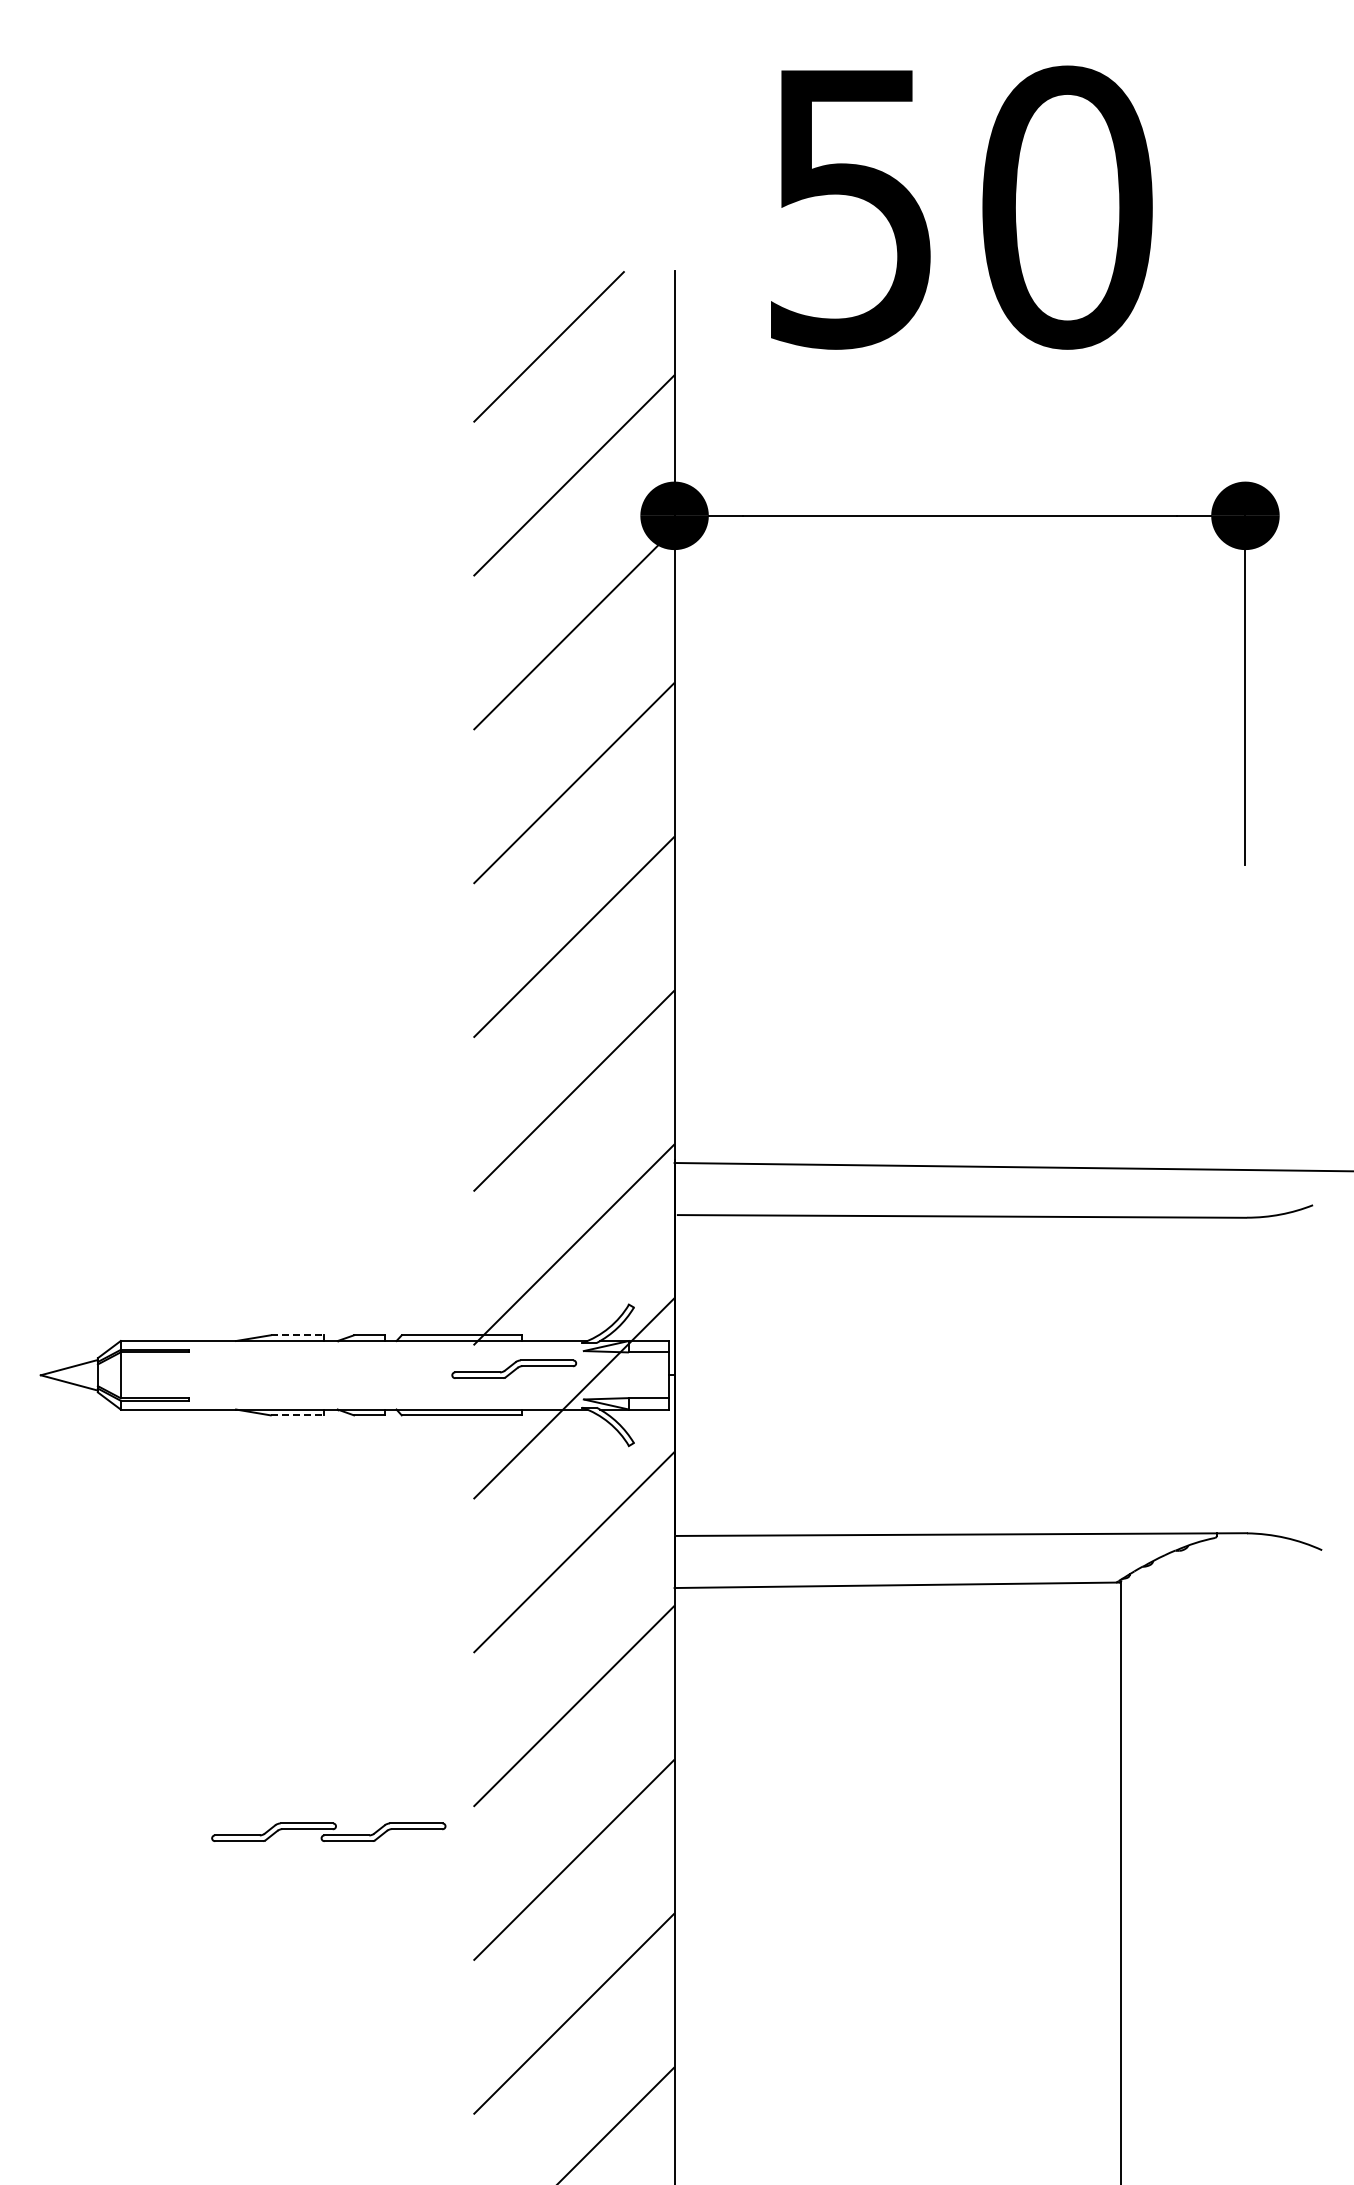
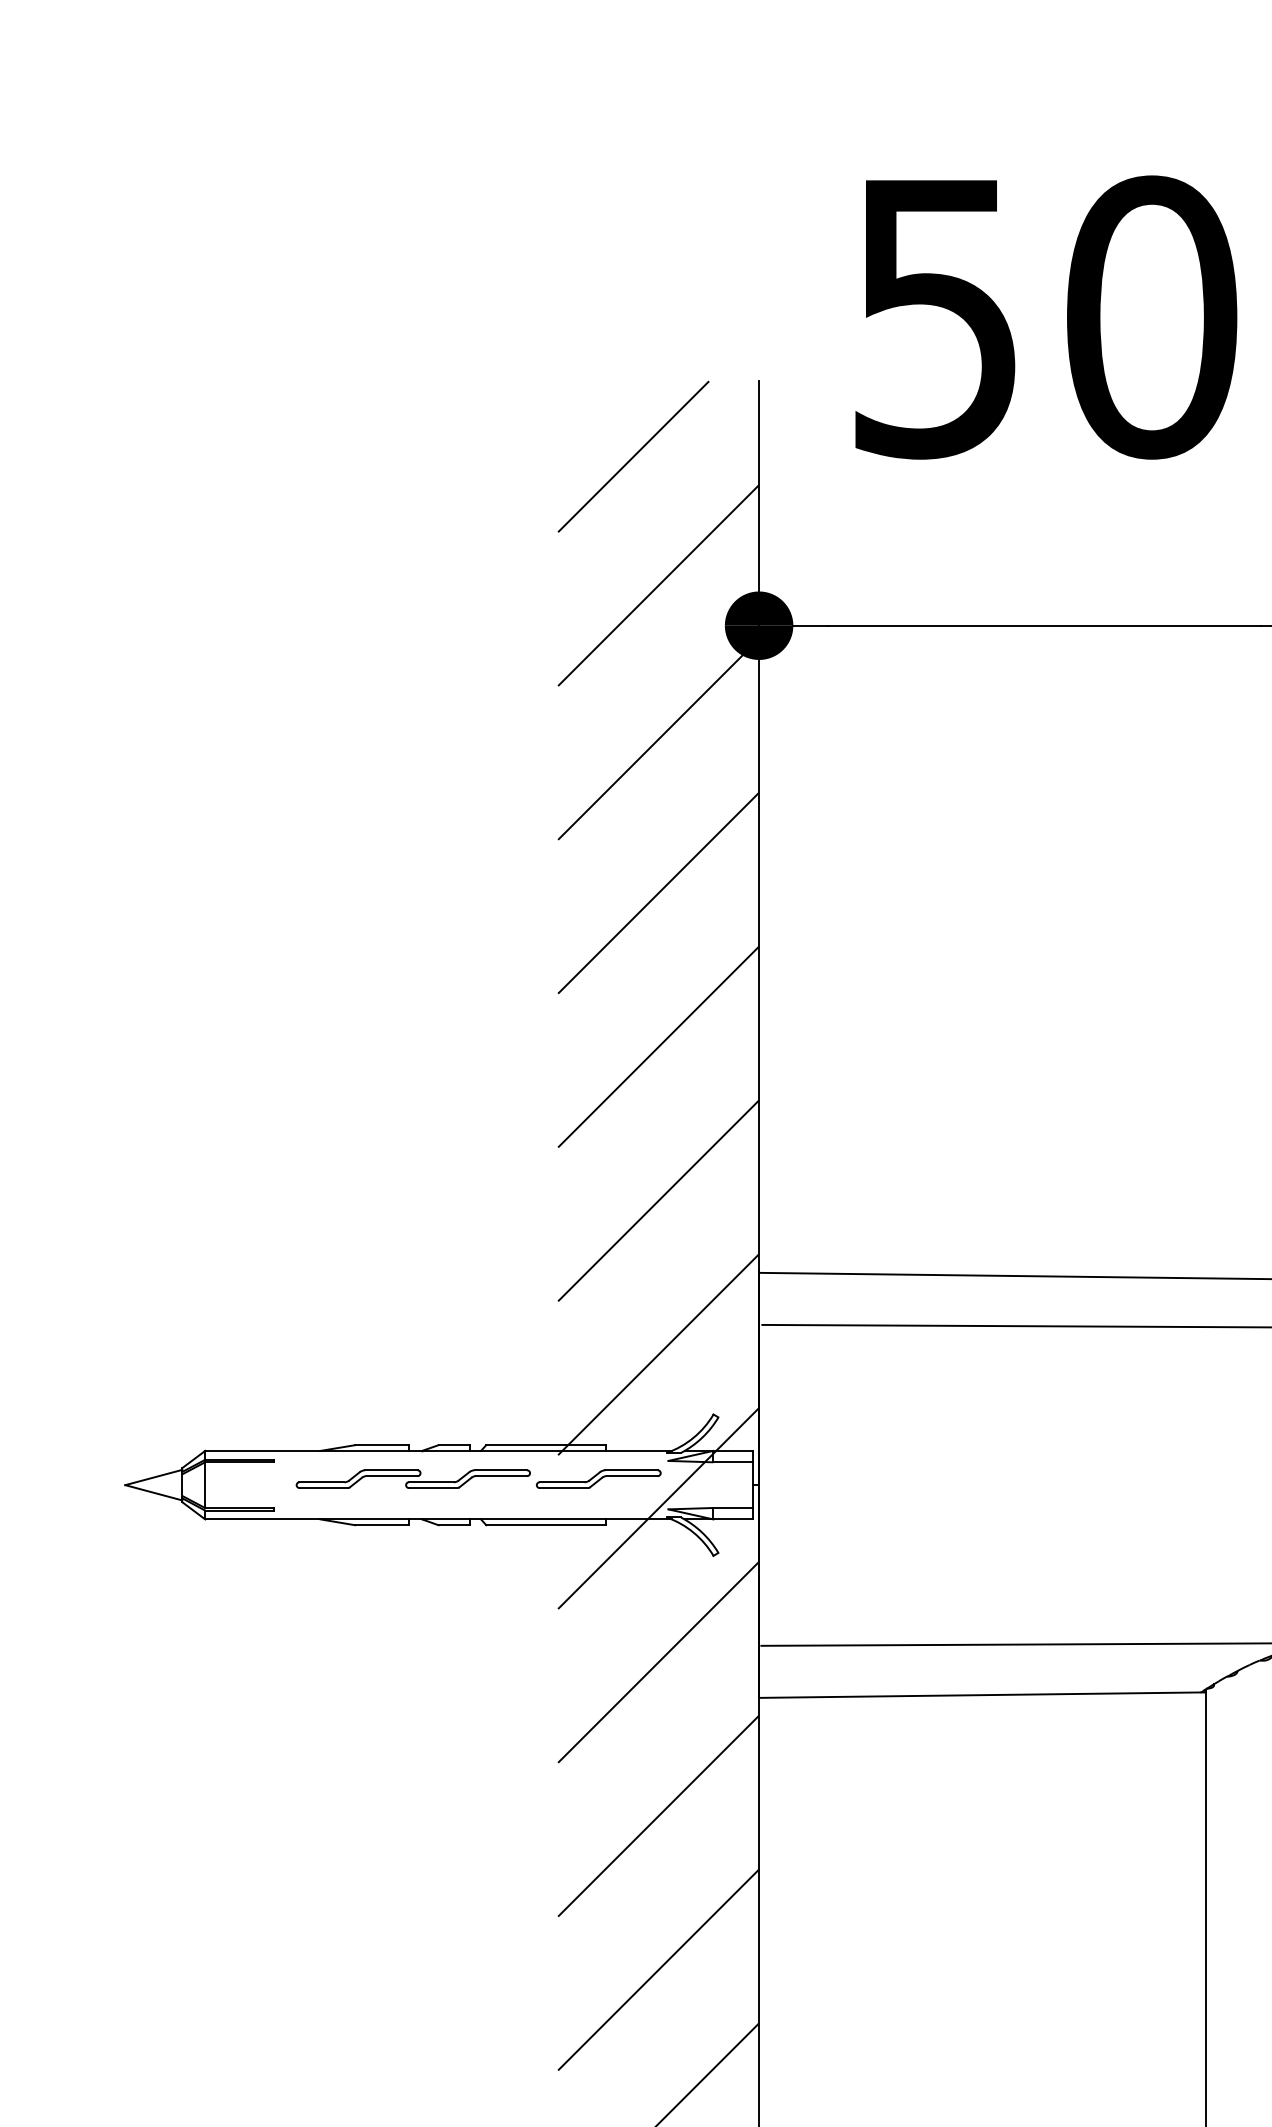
line: (297, 1335) -> (382, 1445), dashed -> solid
line: (297, 1415) -> (382, 1525), dashed -> solid
part: (328, 1831) -> (413, 1478), moved

